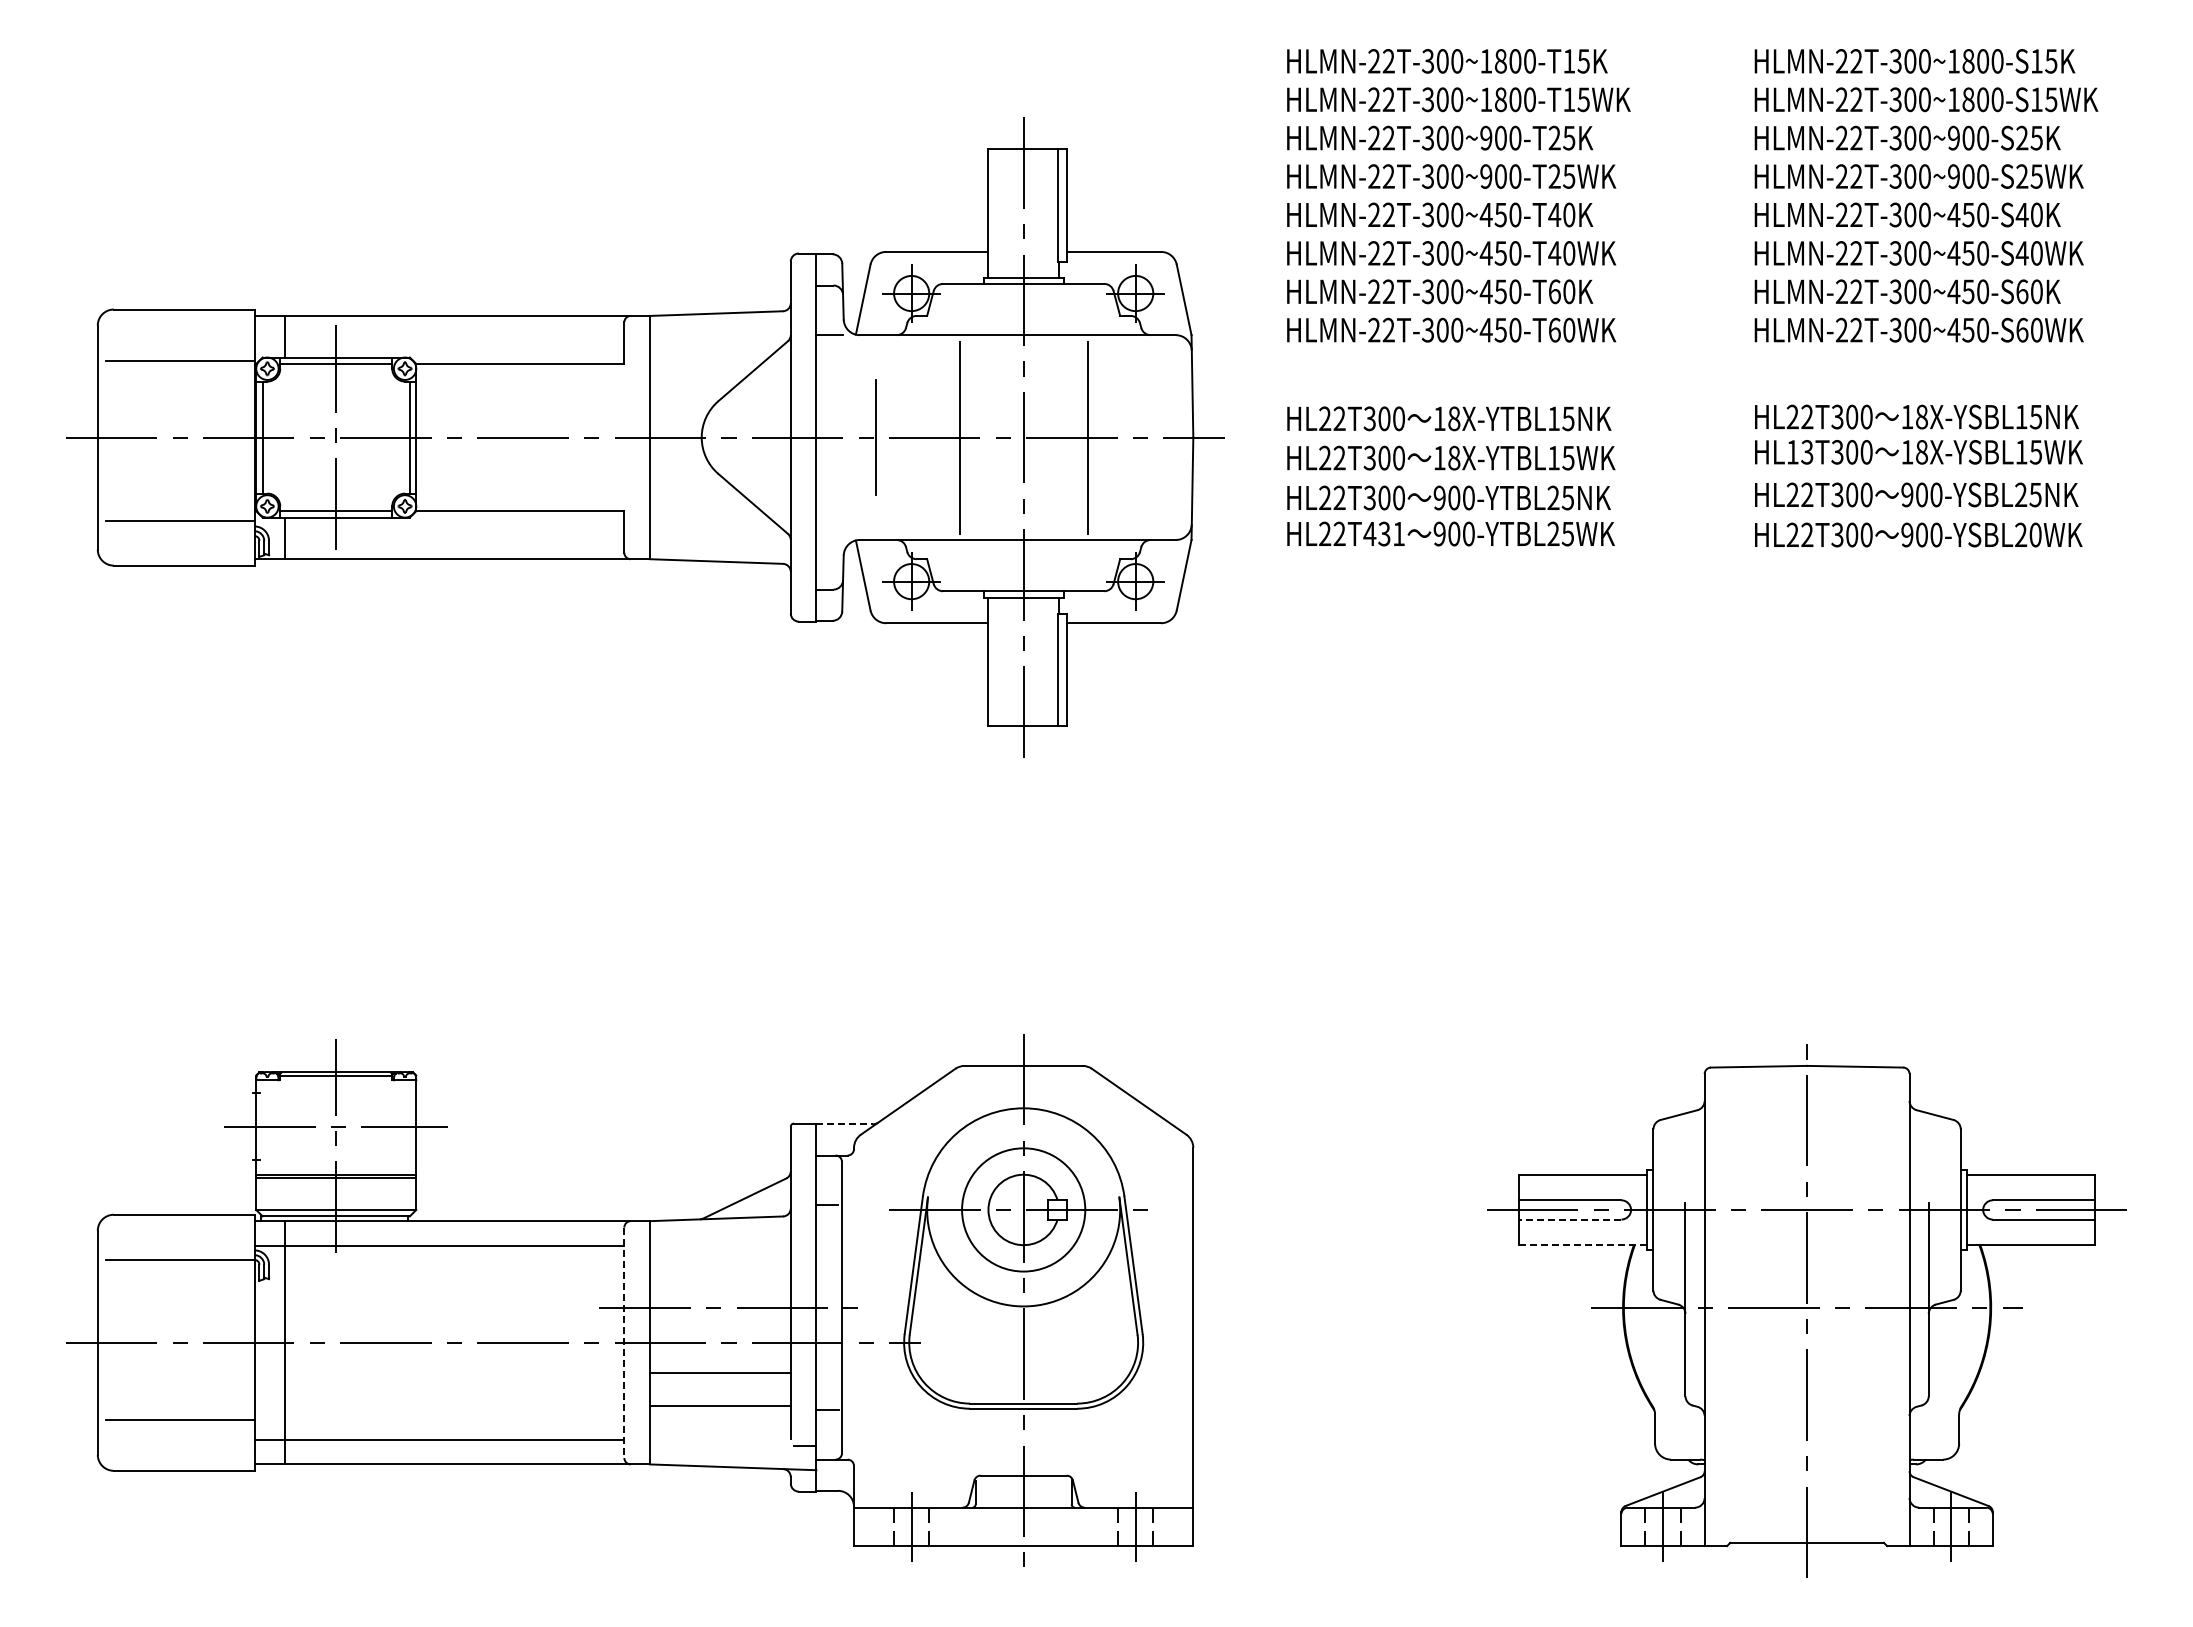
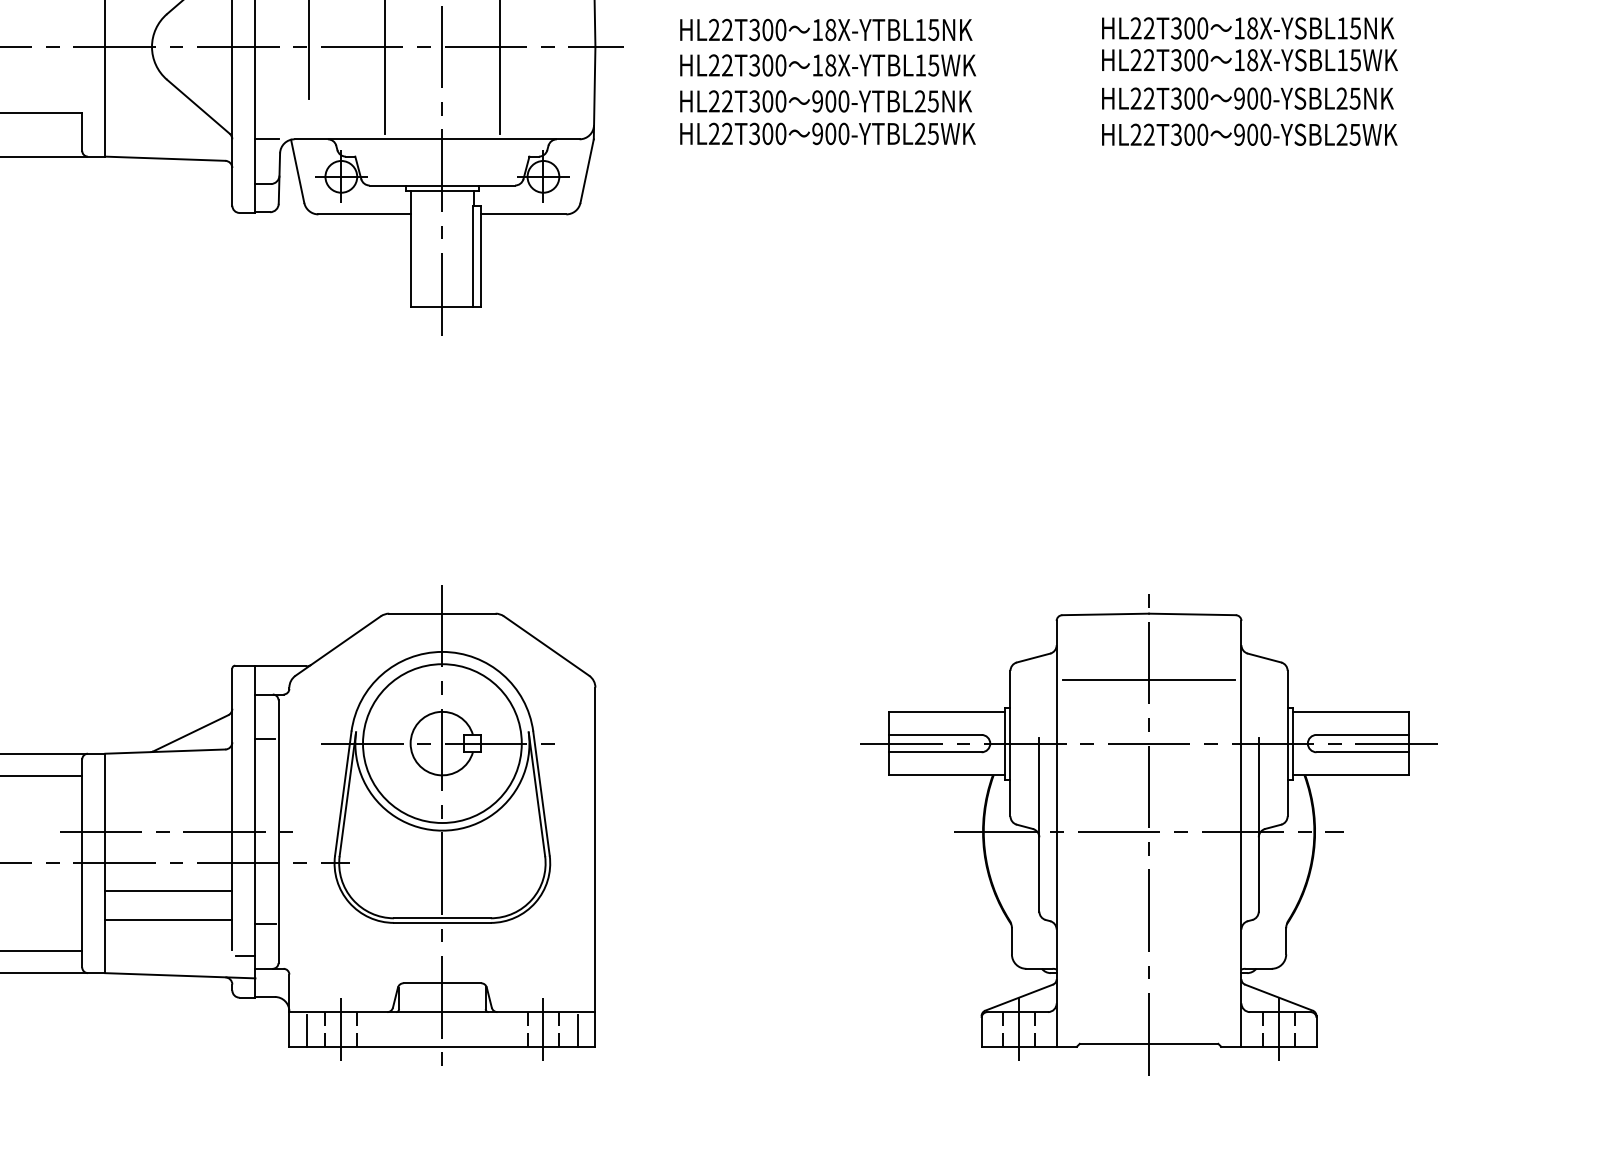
text: (1799, 452) -> (1142, 60), HL13T300 -> HL22T300
text: (1383, 533) -> (766, 133), HL22T431 -> HL22T300
text: (2035, 534) -> (1355, 134), 900-YSBL20WK -> 900-YSBL25WK
line: (829, 540) -> (267, 139), added
line: (845, 1124) -> (281, 666), dashed -> solid
line: (1806, 1139) -> (1148, 680), added
circle: (1023, 1209) -> (442, 743), size x1.43
line: (1569, 1219) -> (934, 752), dashed -> solid
line: (1582, 1245) -> (946, 775), dashed -> solid
line: (624, 1343) -> (82, 864), dashed -> solid
line: (873, 1528) -> (306, 1030), added
line: (1174, 1528) -> (578, 1030), added

